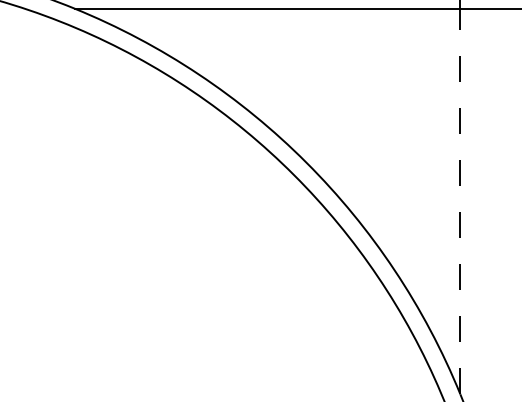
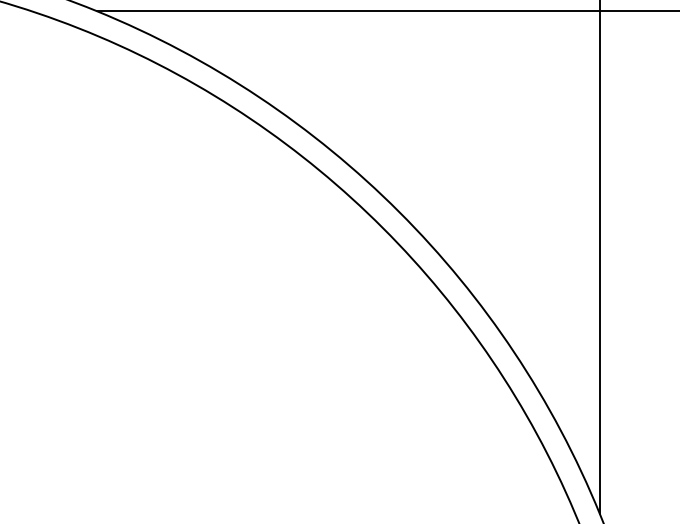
line: (460, 201) -> (600, 262), dashed -> solid

